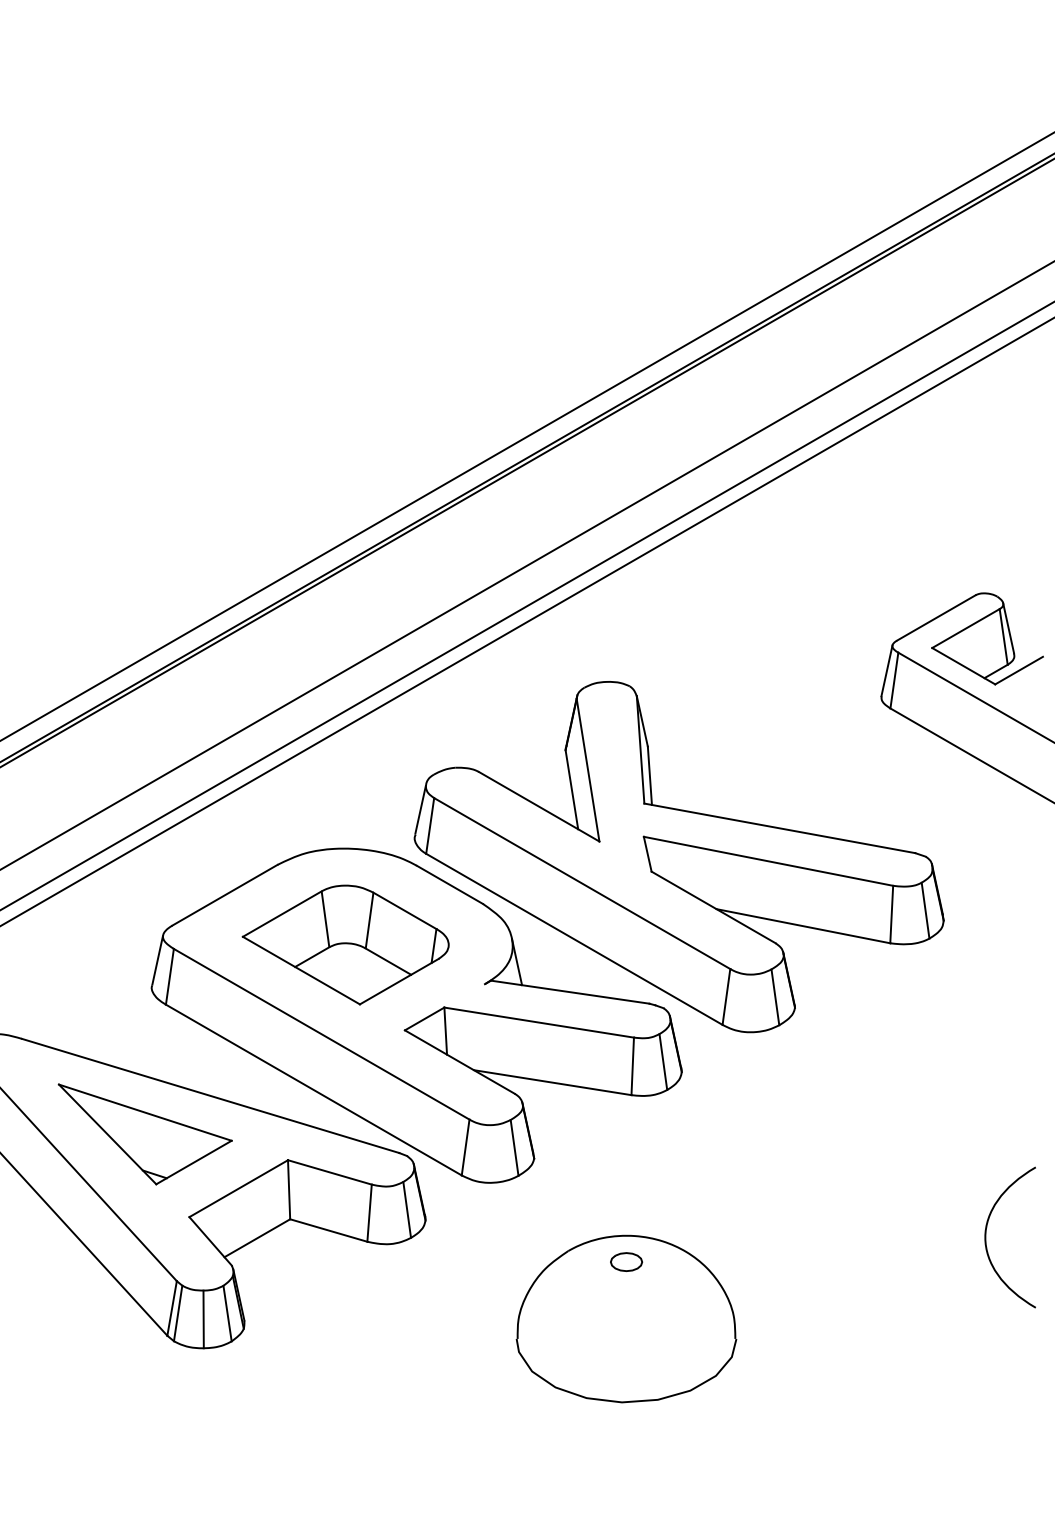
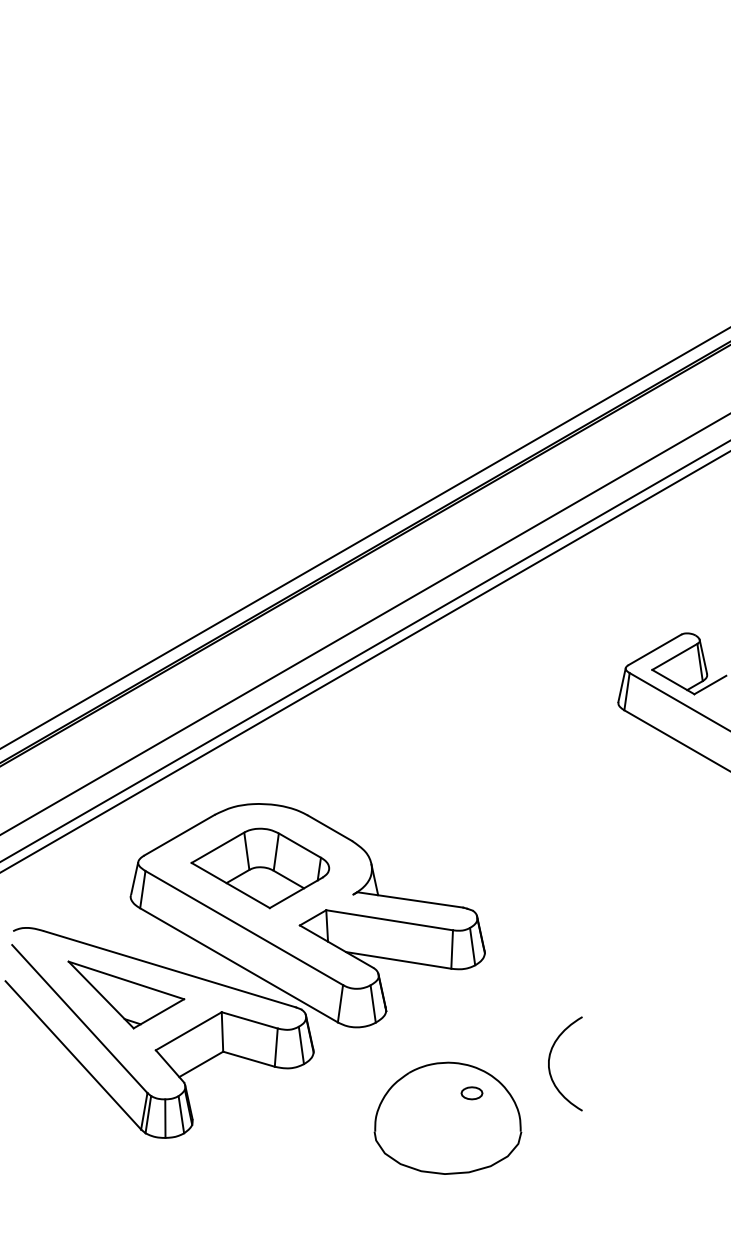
part: (678, 856) -> (482, 809), removed
curve: (987, 1229) -> (550, 1058), moved
part: (625, 1262) -> (471, 1093), moved

